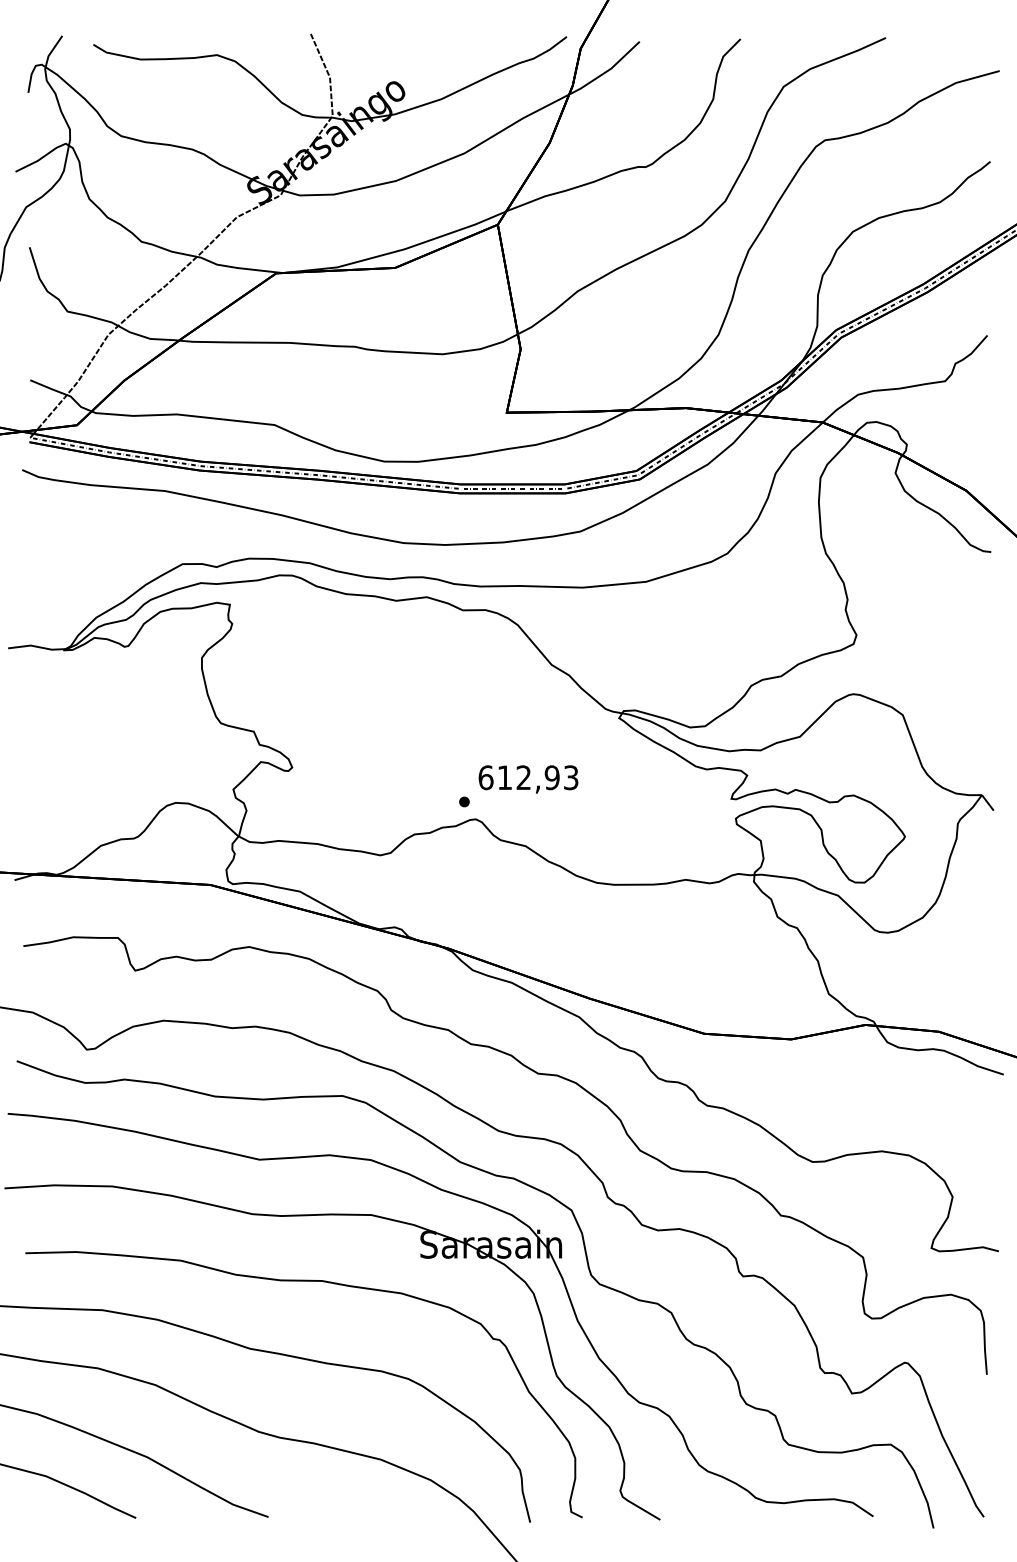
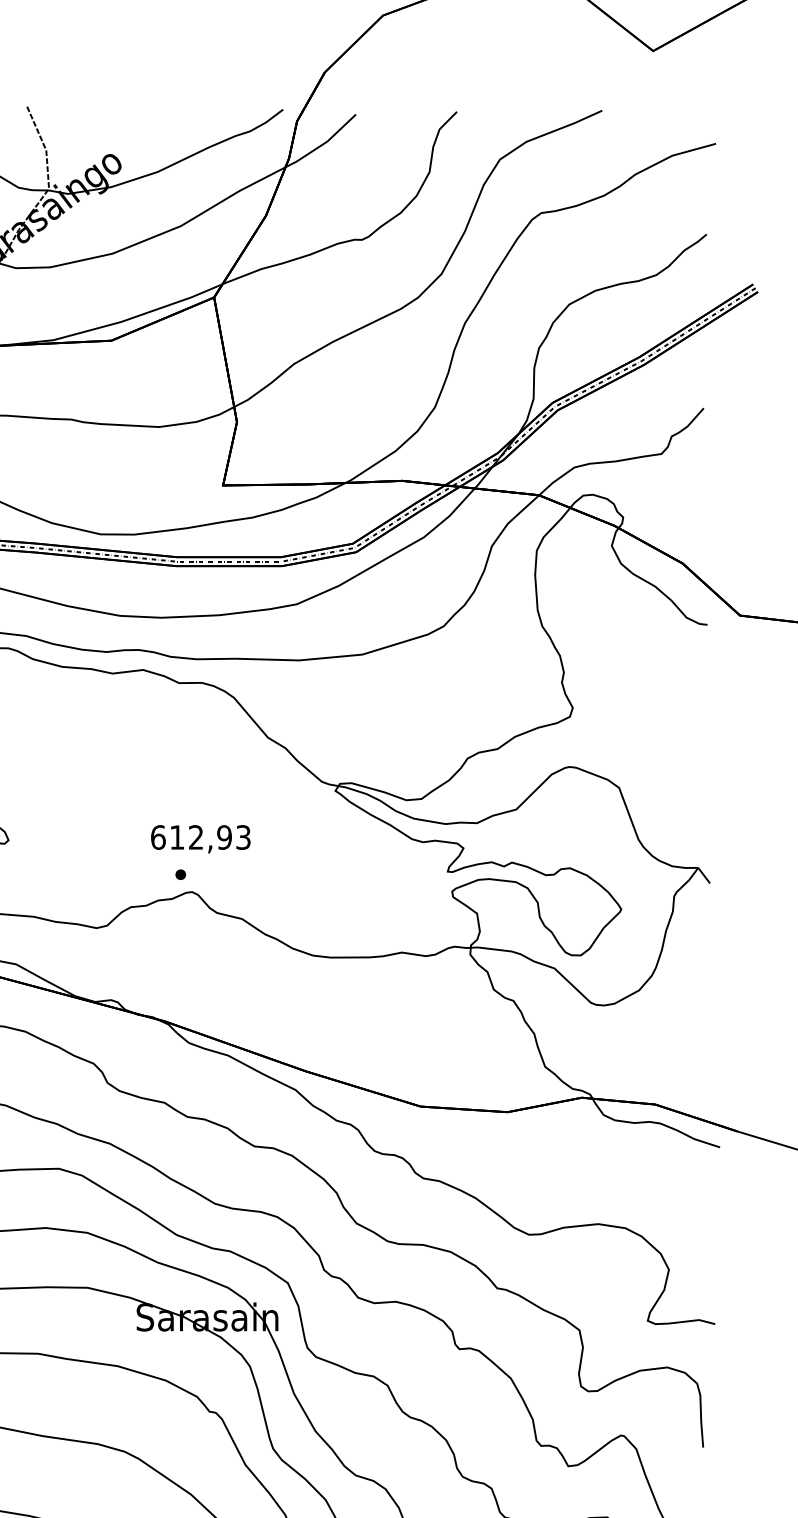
text: (528, 779) -> (200, 839), moved

